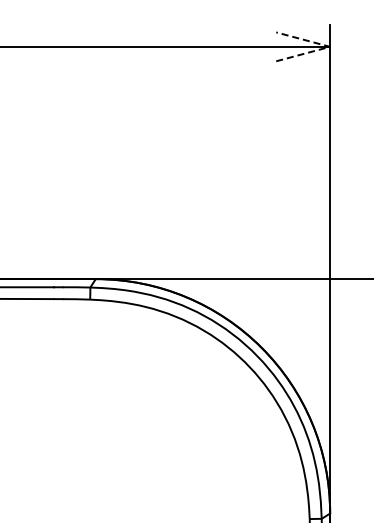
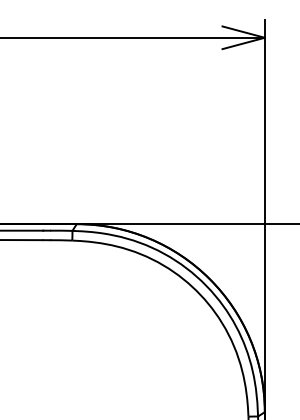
line: (330, 46) -> (265, 37), dashed -> solid

